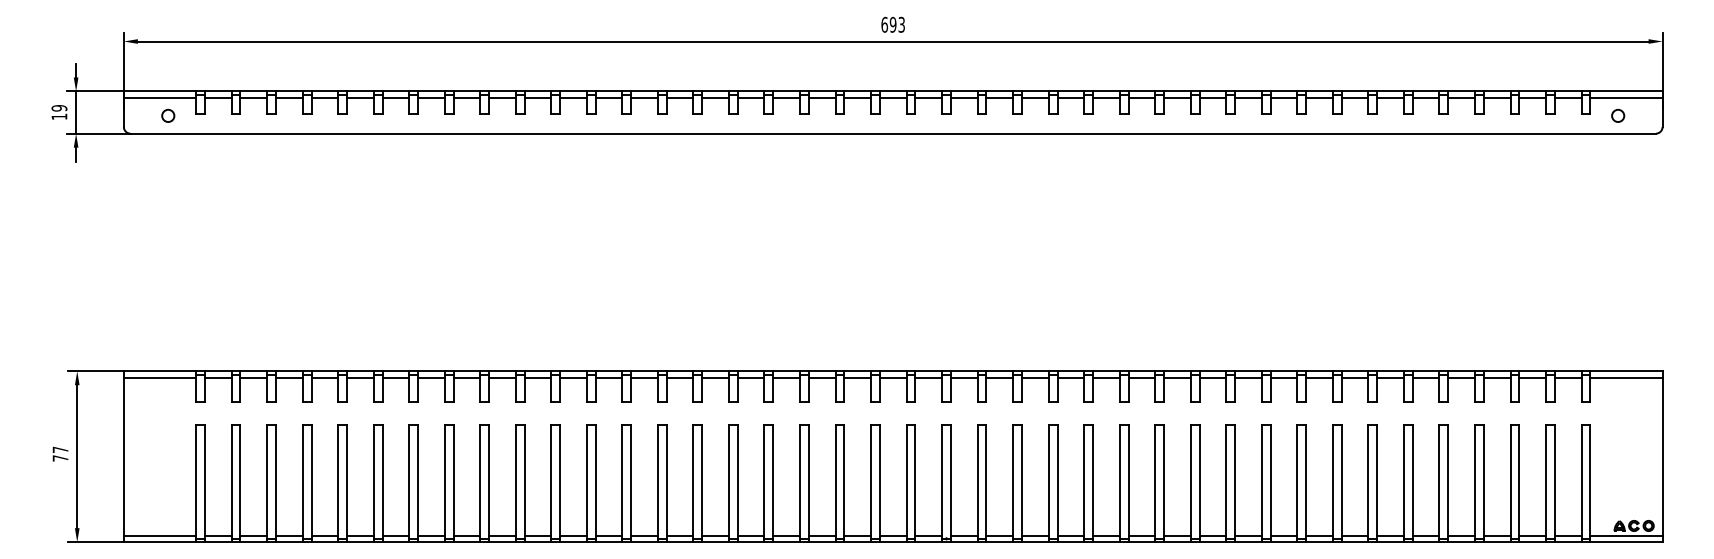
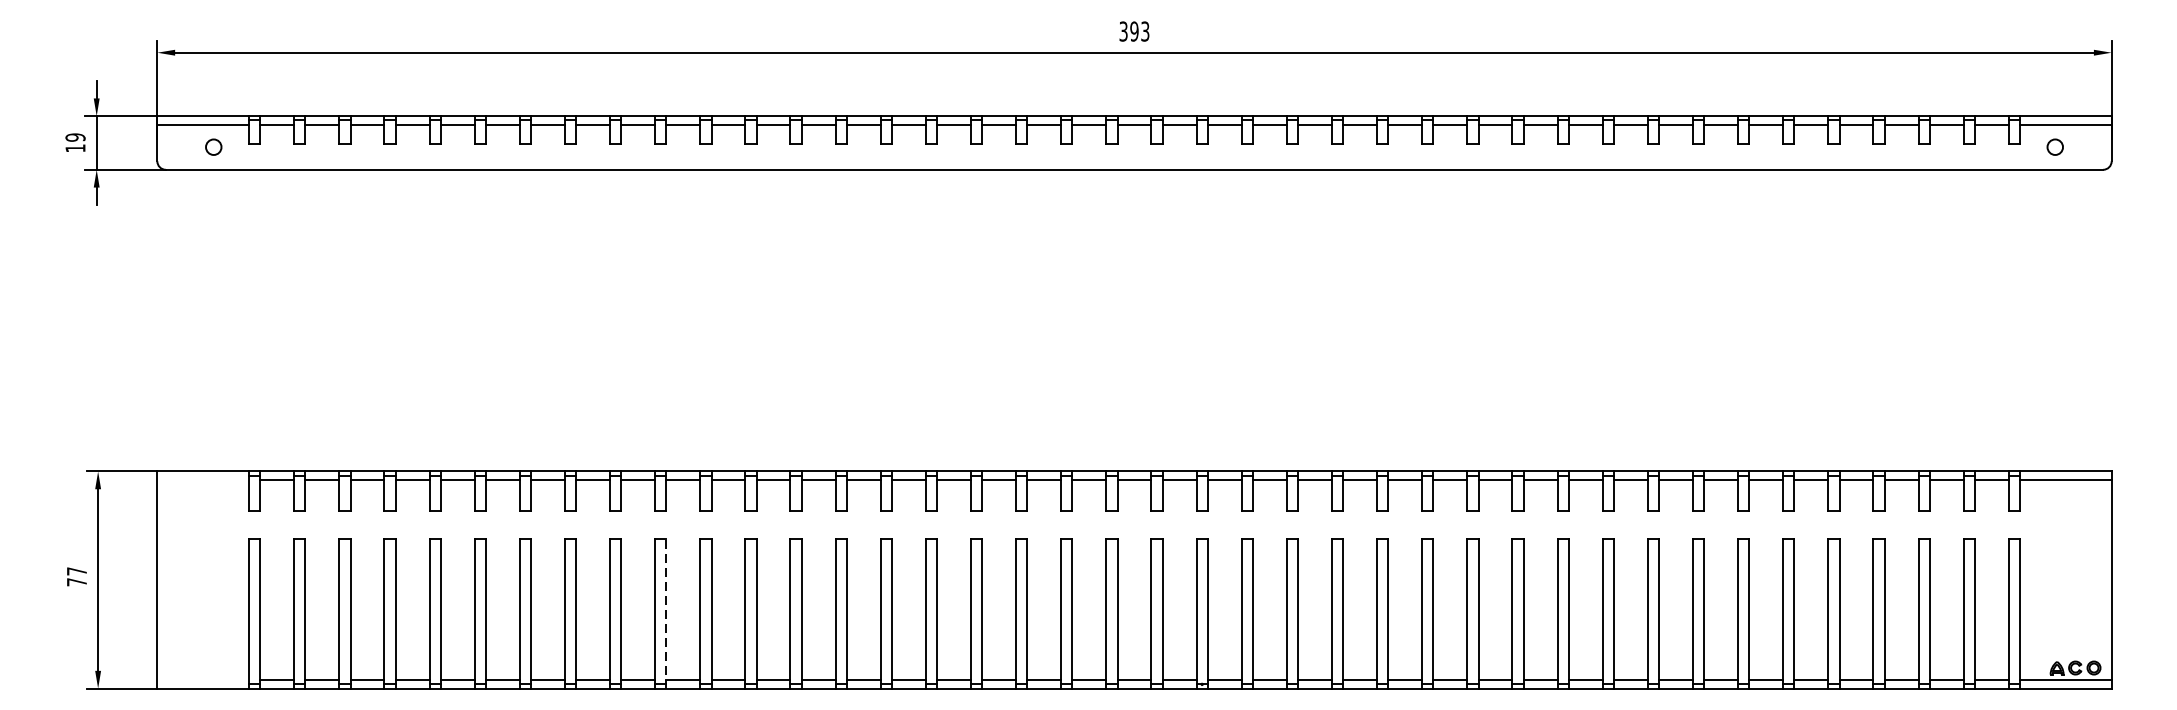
text: (884, 24) -> (1123, 31), 693 -> 393
line: (159, 377) -> (202, 479), removed
line: (524, 483) -> (666, 614), solid -> dashed
line: (159, 535) -> (202, 680), removed

